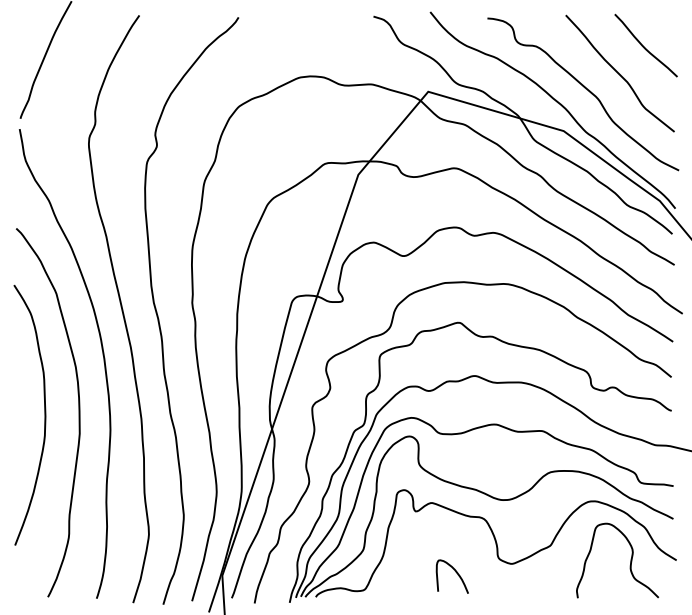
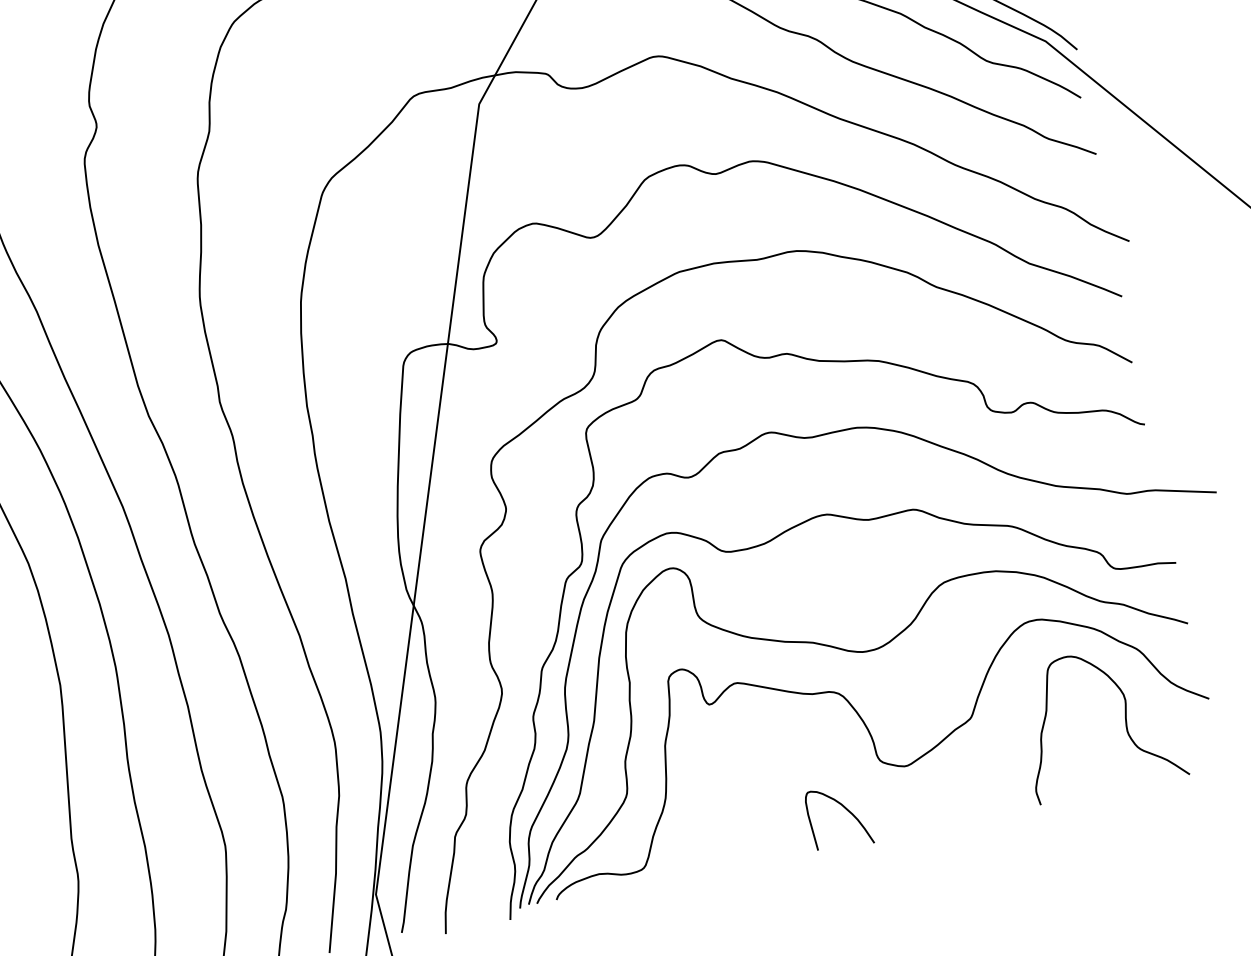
curve: (455, 572) -> (842, 808), moved

